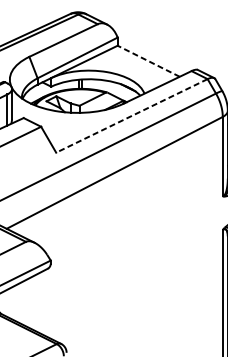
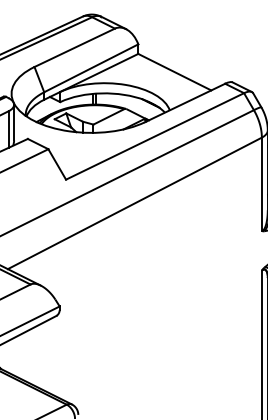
line: (148, 61) -> (174, 72), dashed -> solid
line: (132, 115) -> (155, 136), dashed -> solid

